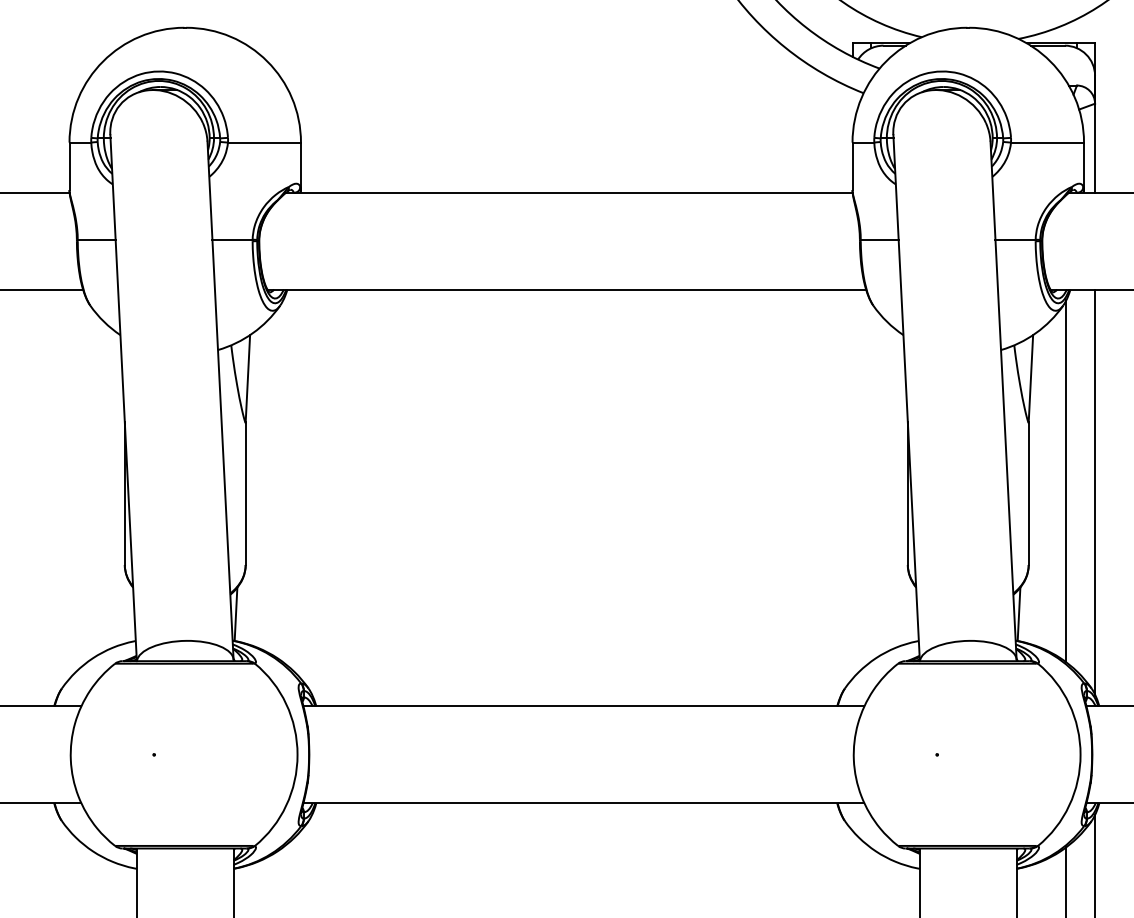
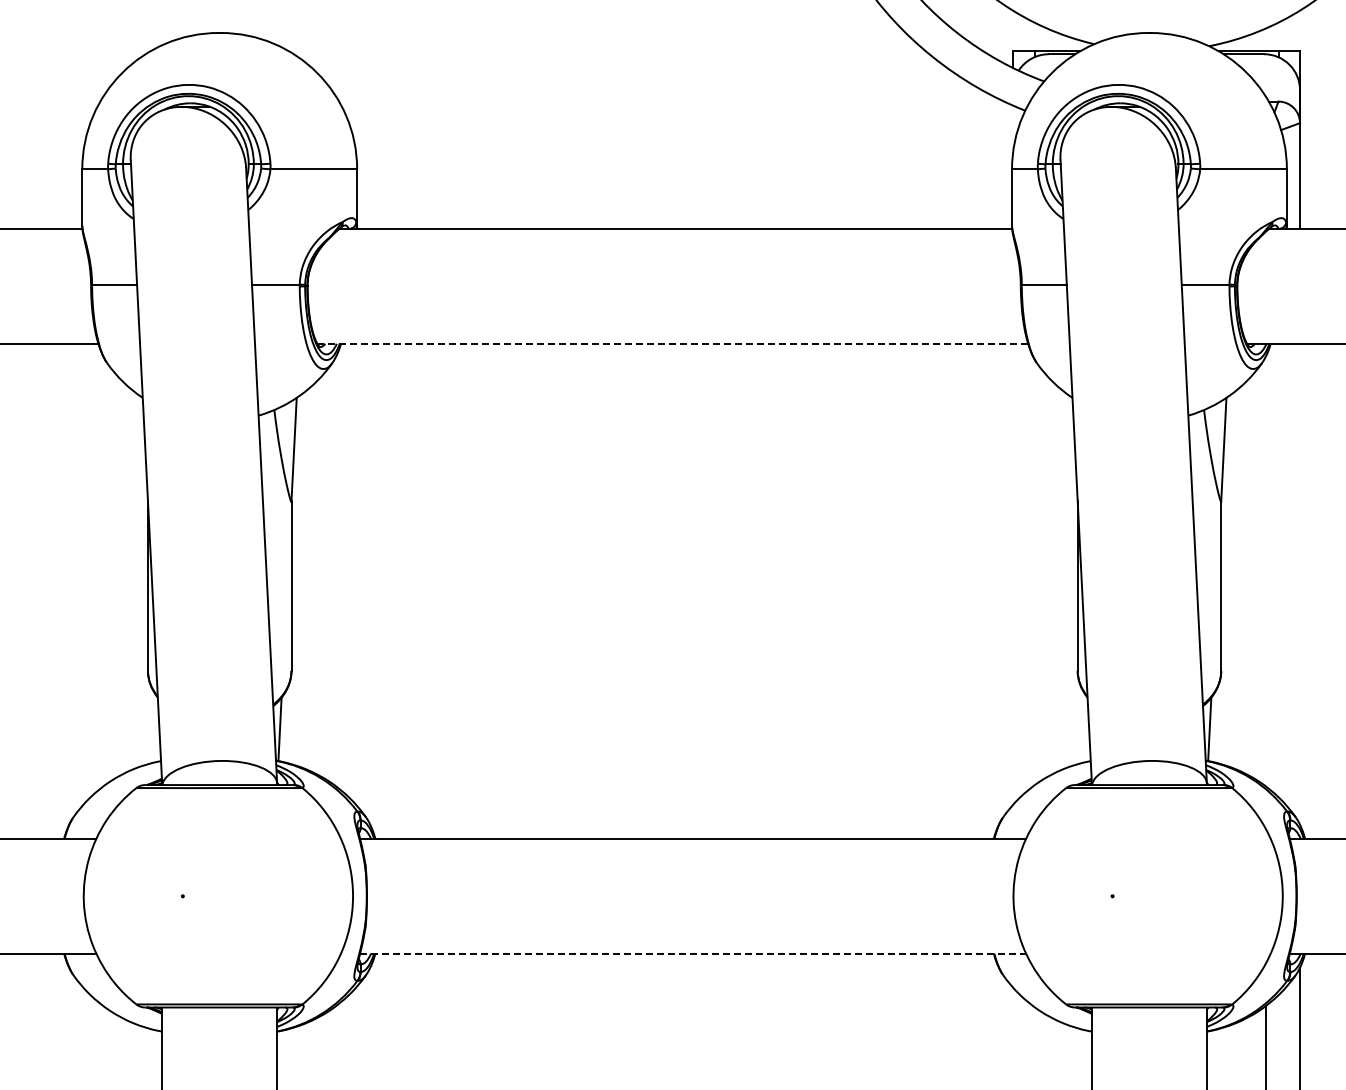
line: (567, 289) -> (673, 343), solid -> dashed
line: (1066, 481) -> (1265, 571), removed
line: (1095, 491) -> (1300, 583), removed
line: (584, 803) -> (693, 953), solid -> dashed

